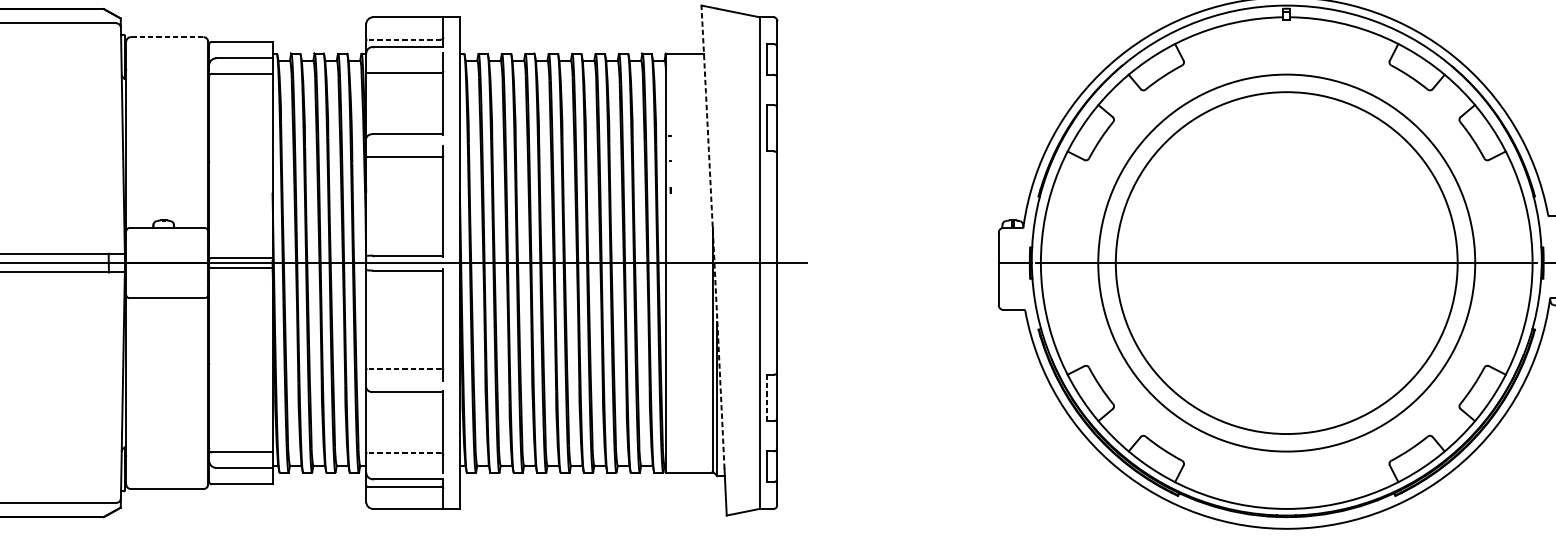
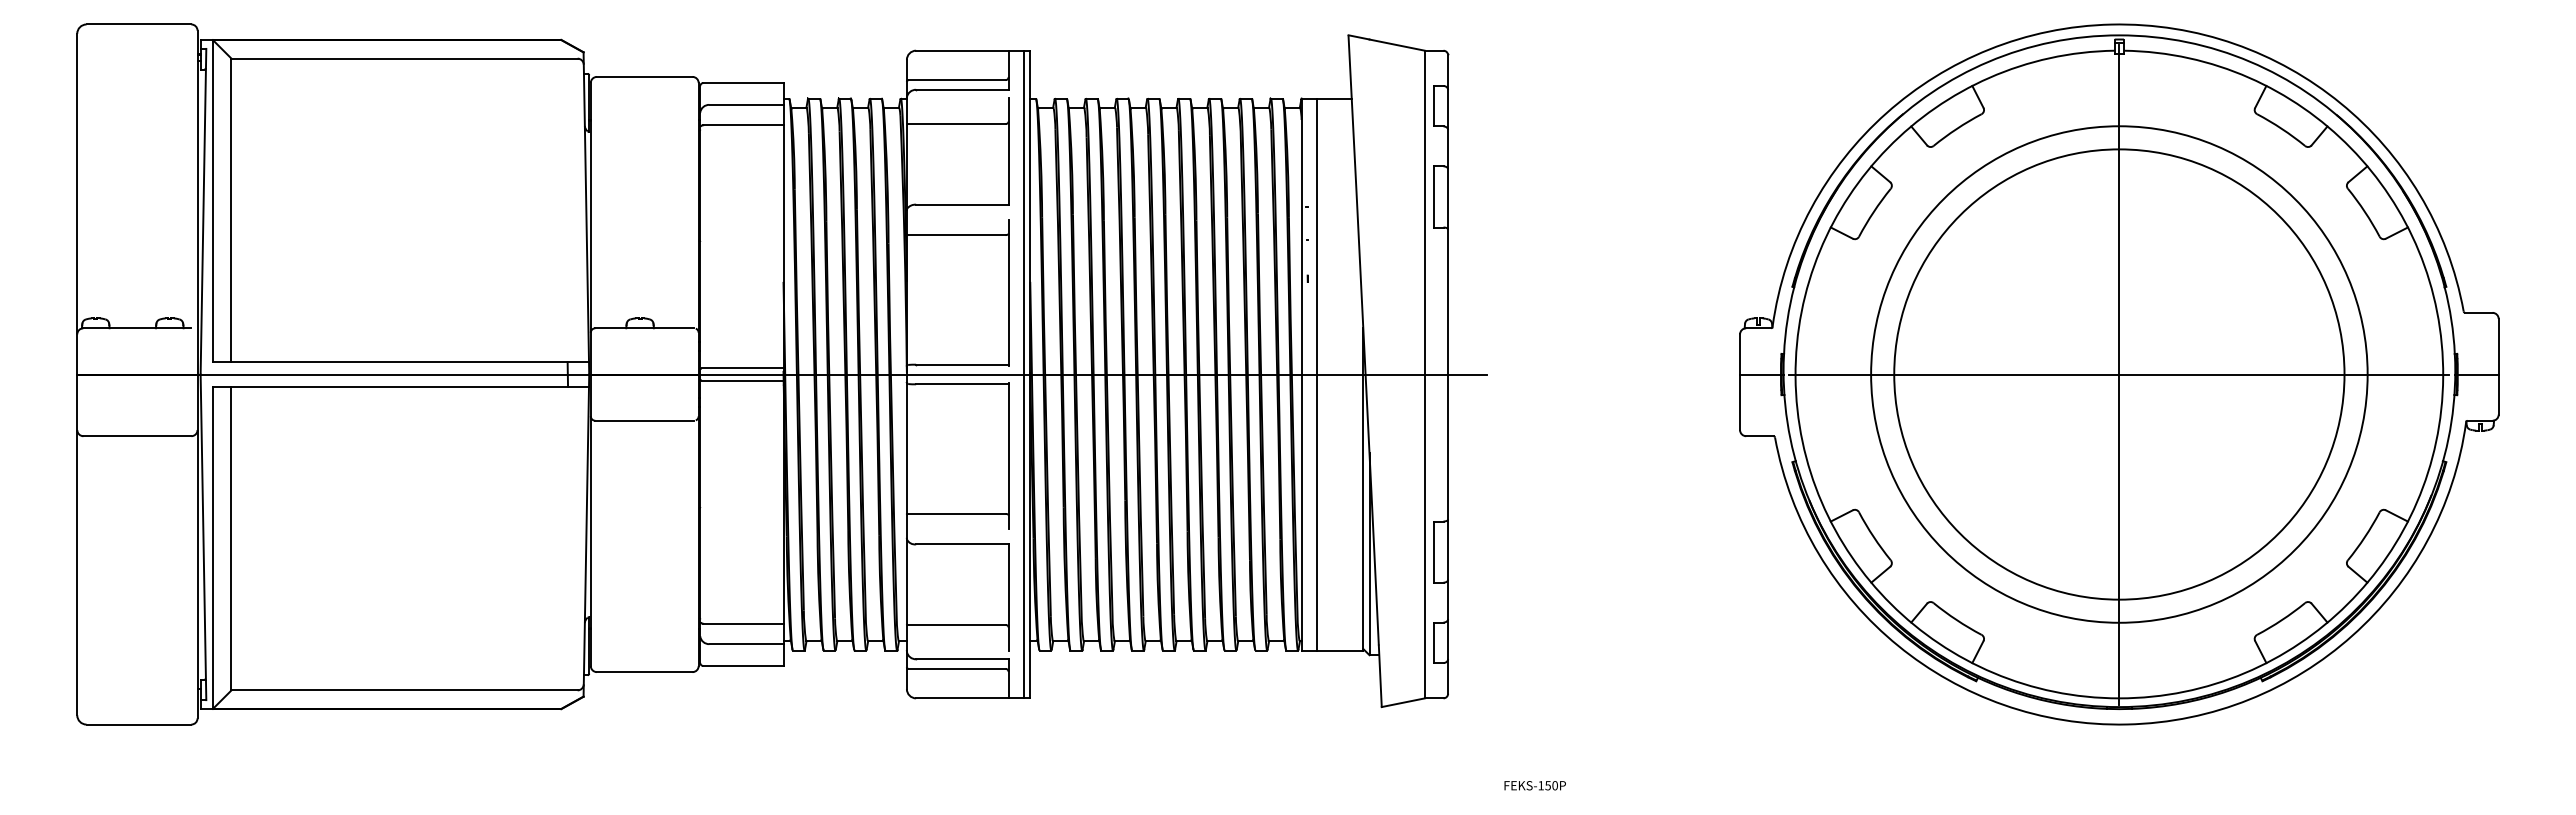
line: (167, 36) -> (644, 76), dashed -> solid
line: (404, 39) -> (957, 80), dashed -> solid
arc: (712, 237) -> (1363, 340), dashed -> solid
line: (455, 263) -> (1024, 374), added
line: (677, 263) -> (1317, 374), added
line: (1286, 263) -> (2119, 374), added
line: (404, 368) -> (957, 513), dashed -> solid
line: (766, 398) -> (1434, 552), dashed -> solid
line: (404, 452) -> (957, 624), dashed -> solid

